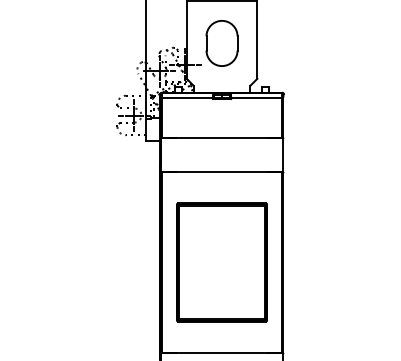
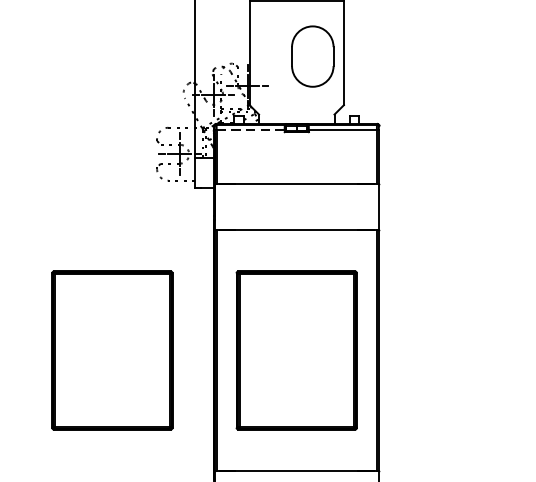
part: (221, 43) -> (312, 56), moved
line: (187, 97) -> (250, 130), solid -> dashed
part: (83, 262) -> (111, 350), added

